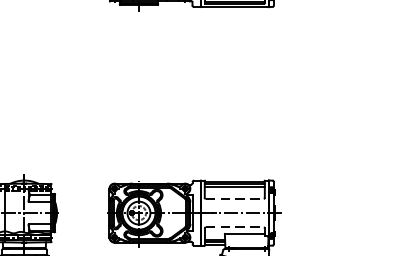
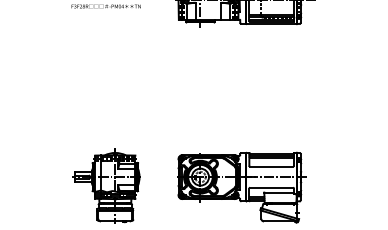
line: (234, 198) -> (271, 166), dashed -> solid
line: (234, 227) -> (271, 187), dashed -> solid

